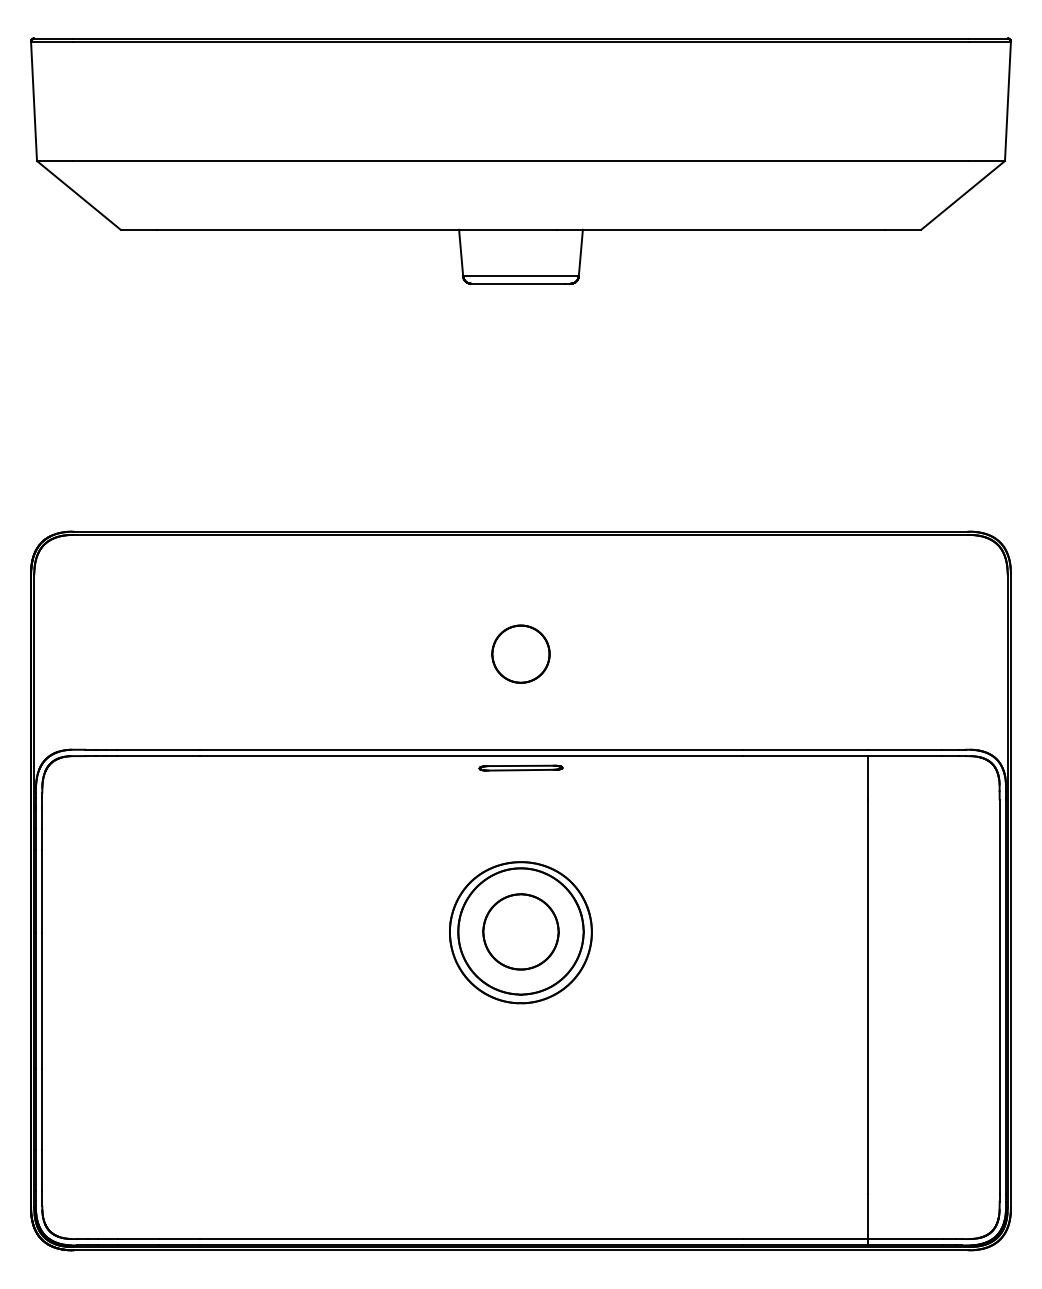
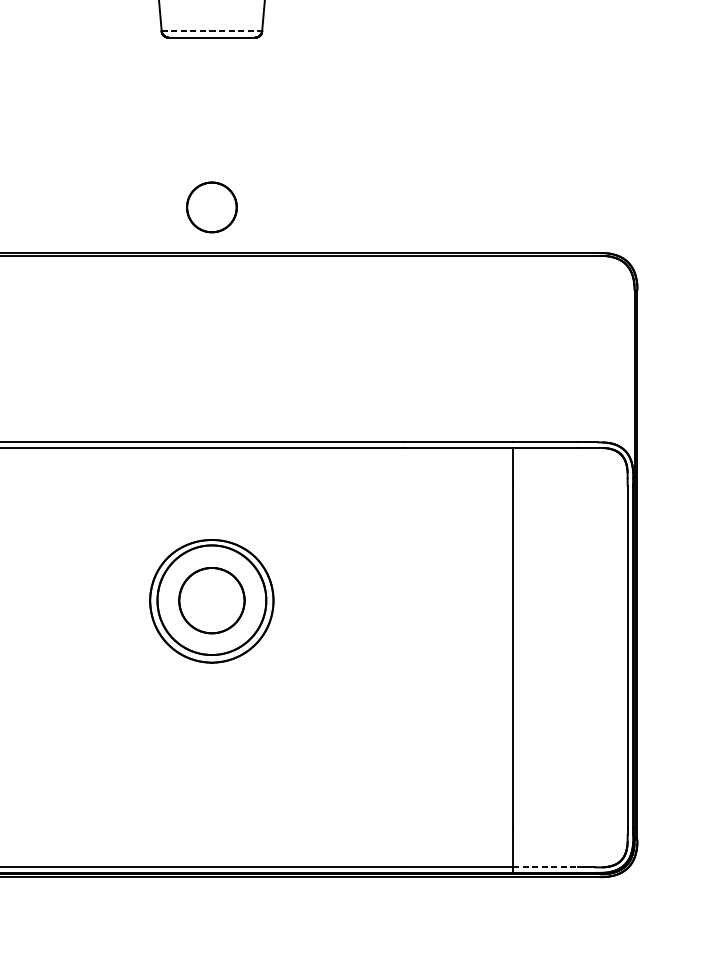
line: (521, 276) -> (212, 31), solid -> dashed
part: (520, 653) -> (211, 206), moved
part: (520, 767) -> (211, 457), removed
line: (905, 1239) -> (545, 867), solid -> dashed

